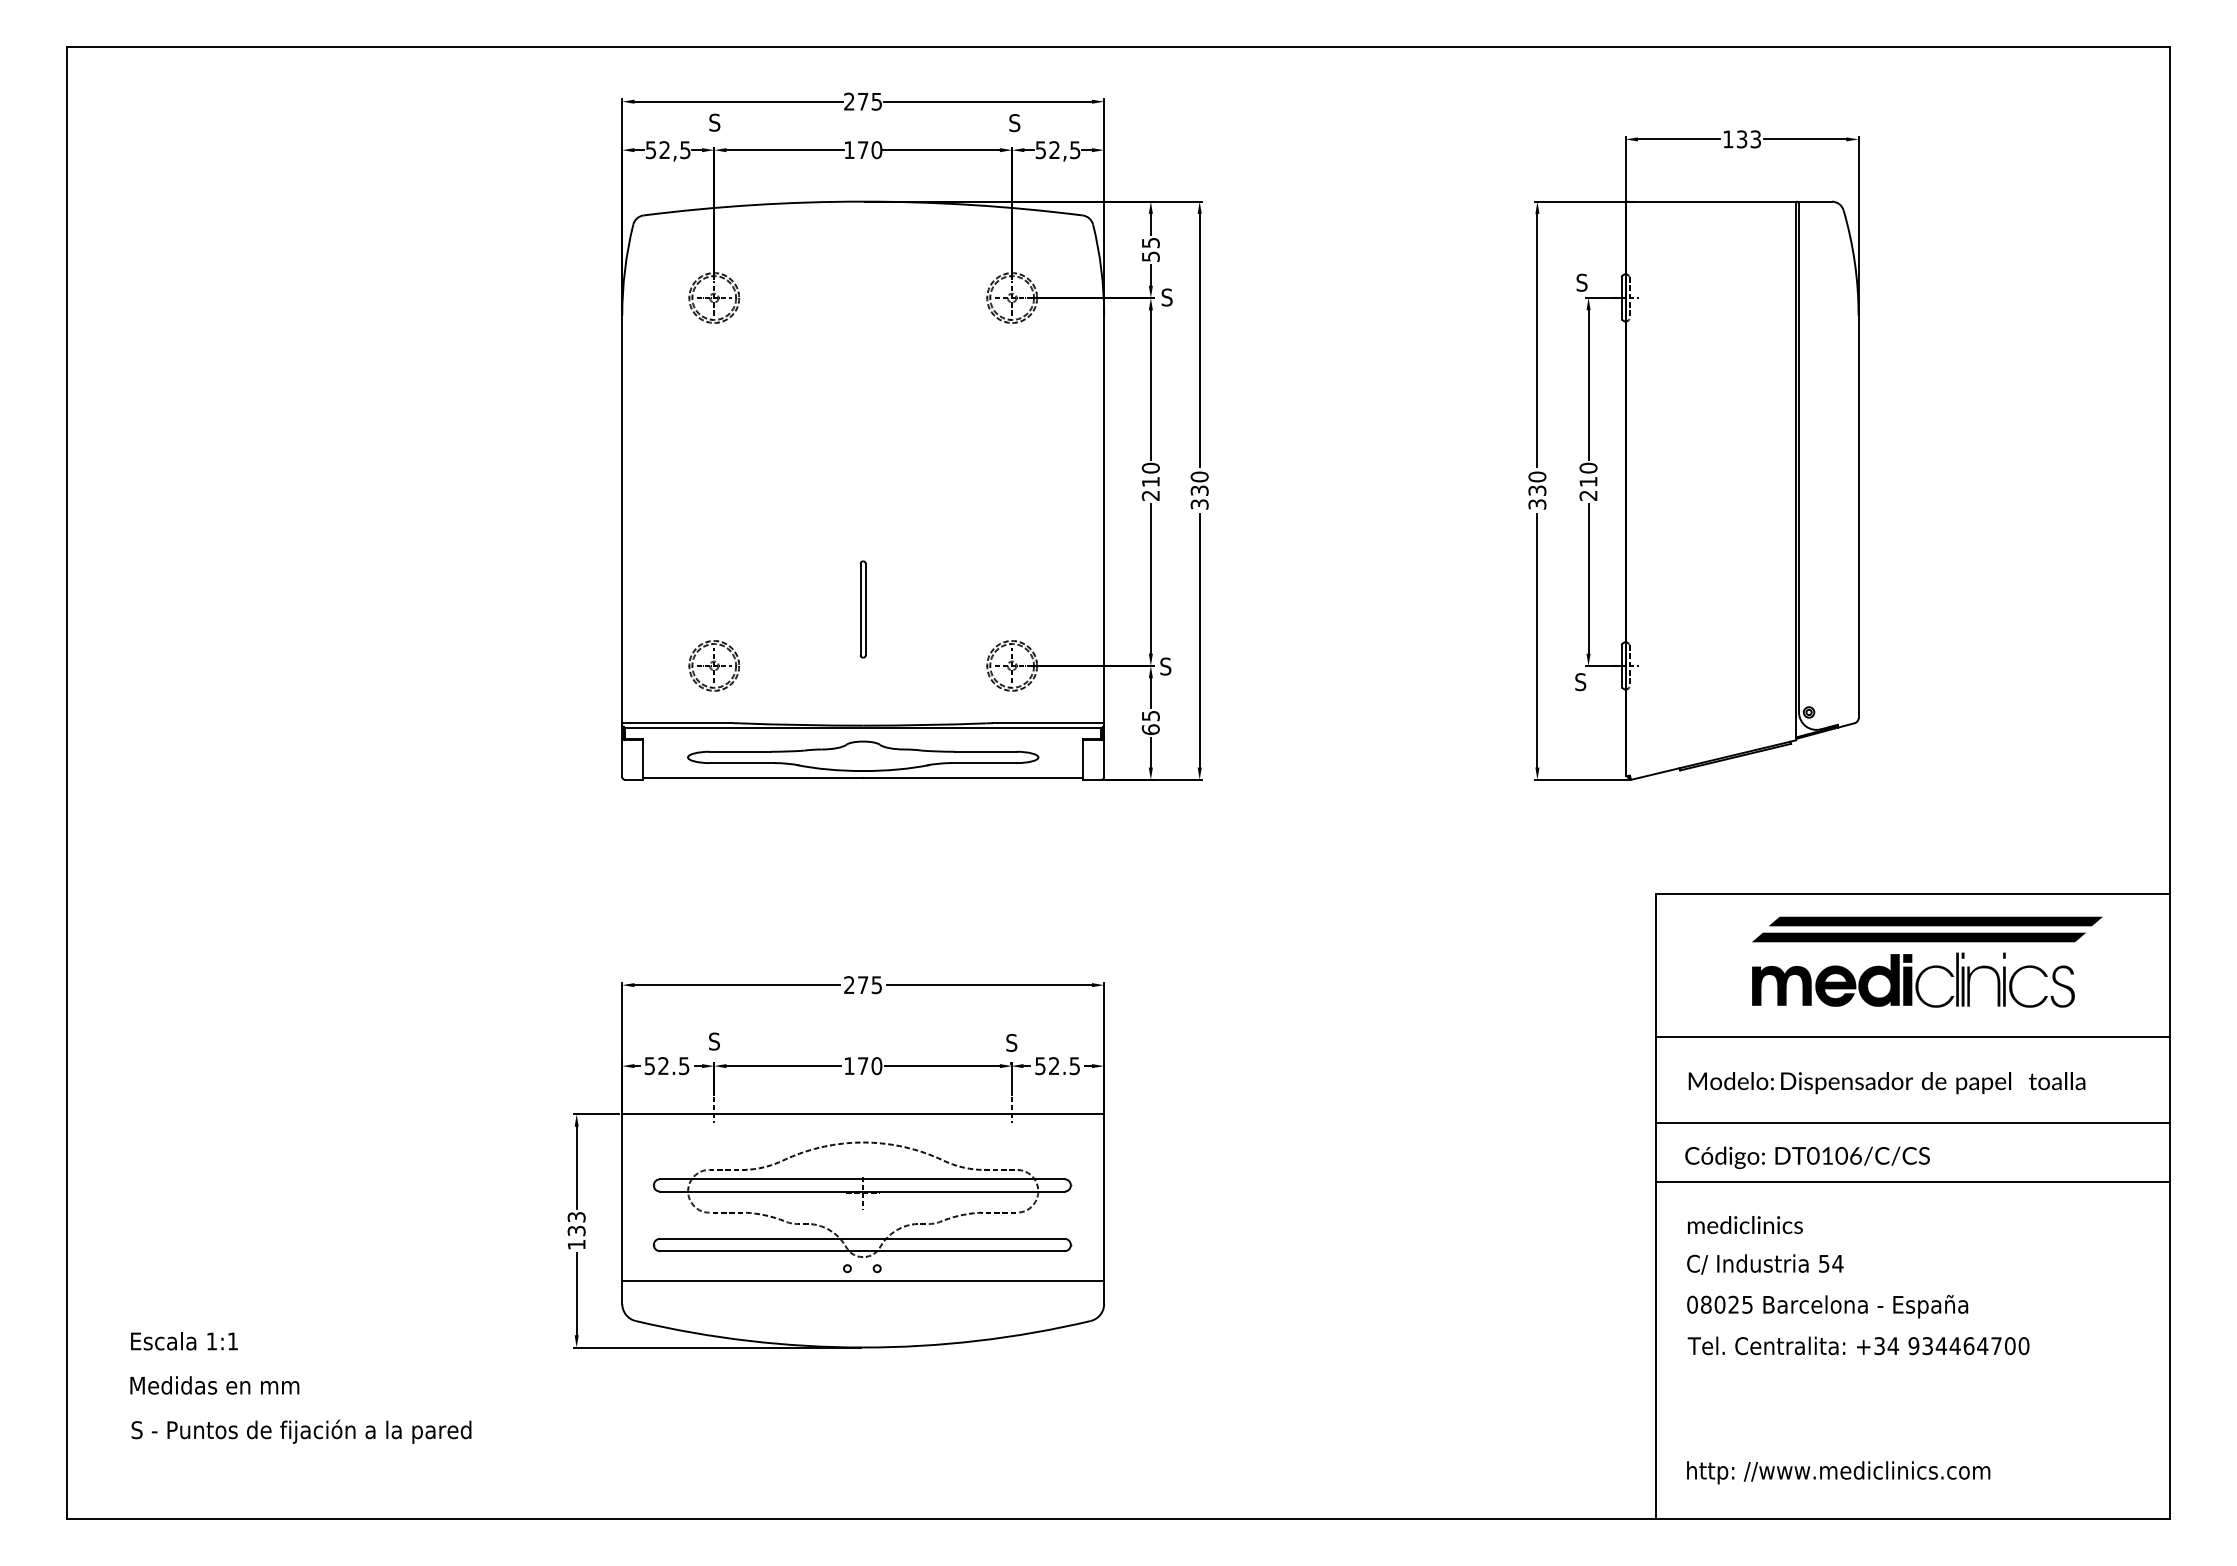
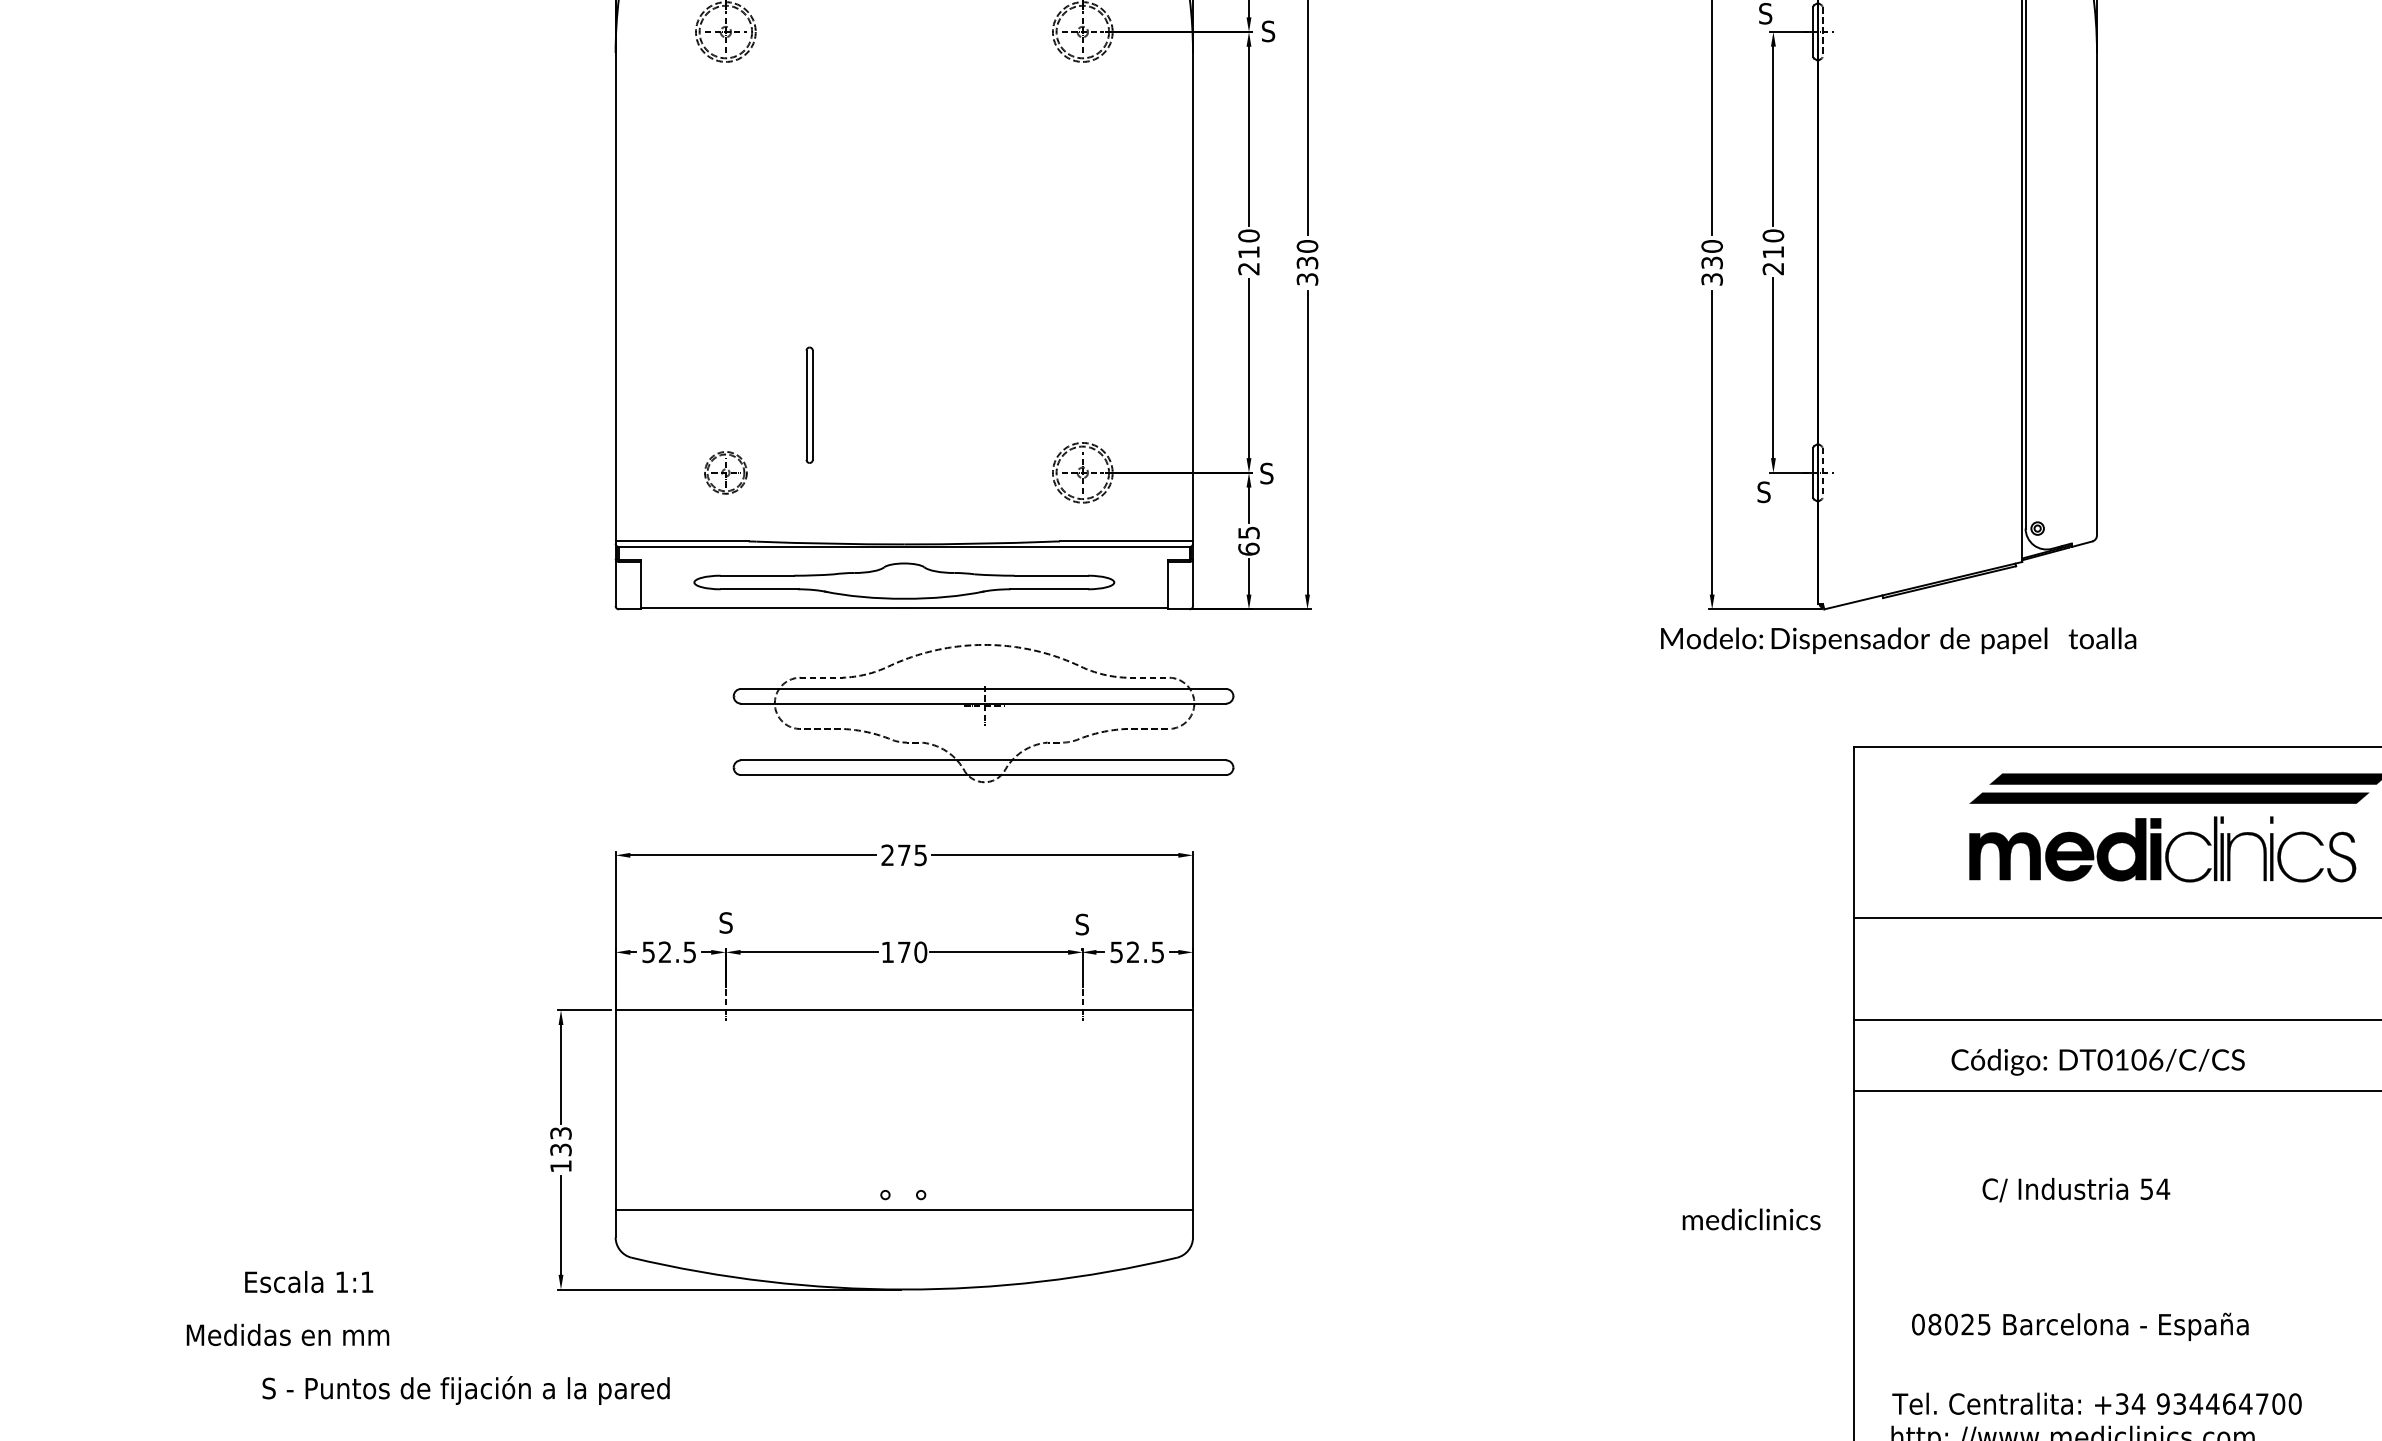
part: (862, 609) -> (808, 405), moved
part: (714, 665) -> (726, 472), size x0.7
text: (1886, 1083) -> (1897, 641), moved
text: (1807, 1157) -> (2098, 1061), moved
part: (862, 1199) -> (983, 713), moved
text: (1745, 1225) -> (1751, 1220), moved
text: (1765, 1264) -> (2076, 1190), moved
text: (1827, 1306) -> (2080, 1326), moved
text: (184, 1341) -> (309, 1282), moved
text: (1858, 1345) -> (2096, 1403), moved
text: (214, 1385) -> (287, 1335), moved
text: (301, 1431) -> (466, 1390), moved

